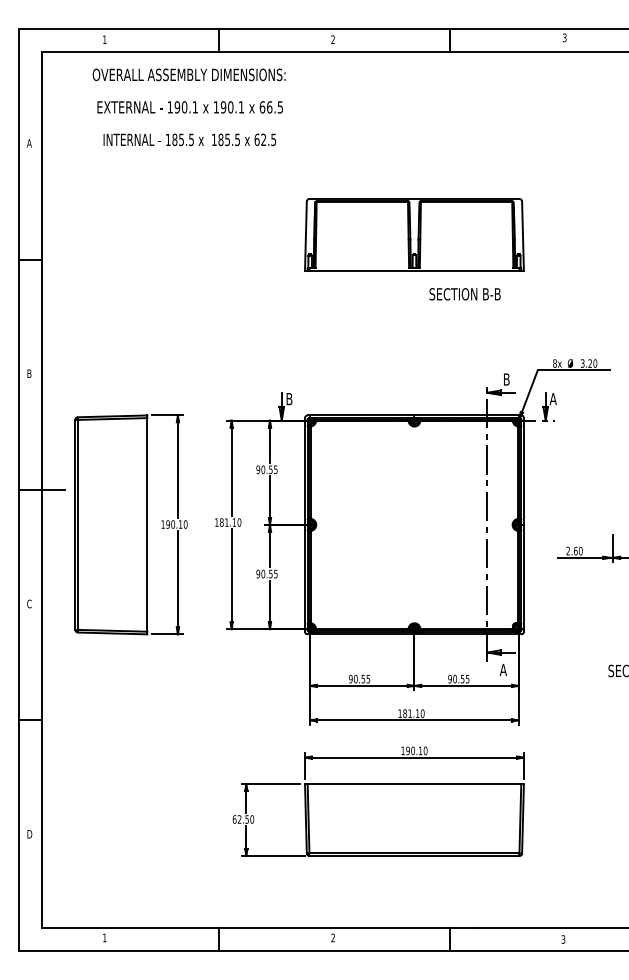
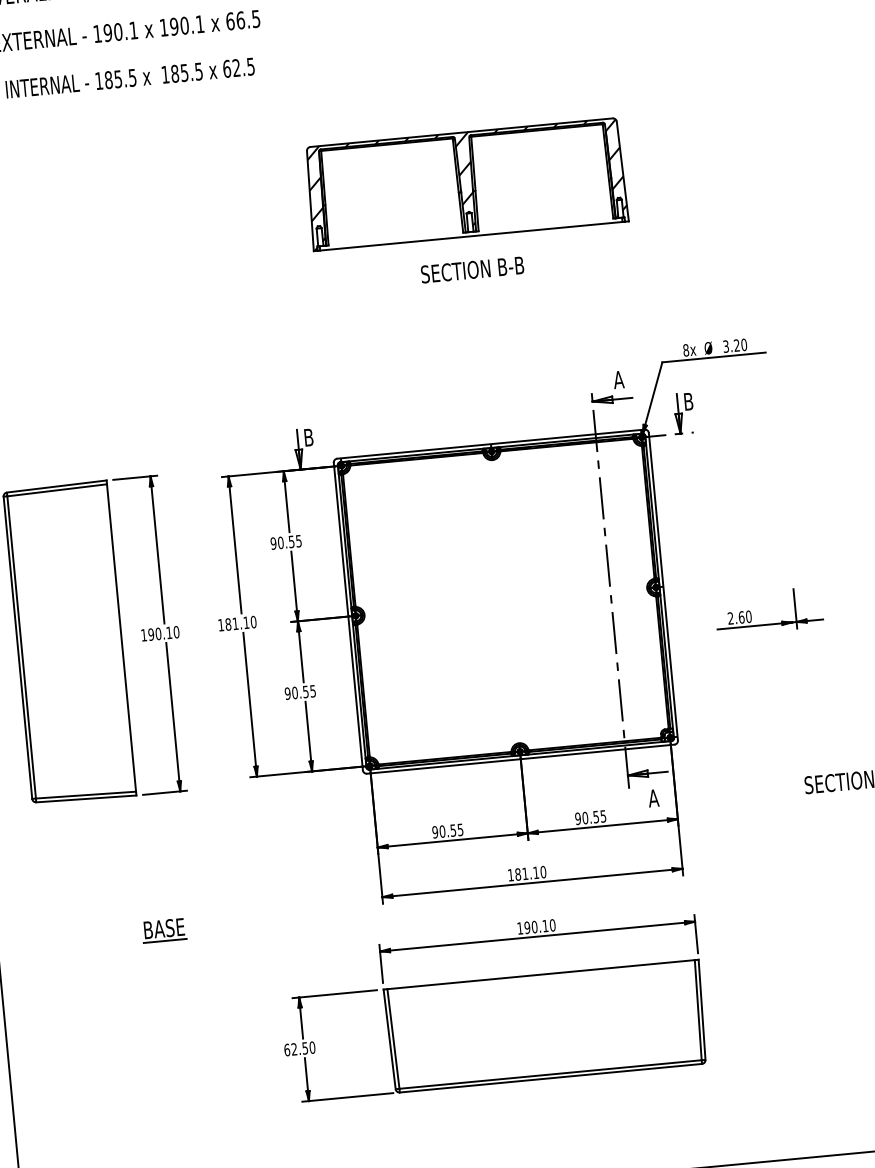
hatch: (414, 235) -> (466, 185), added
text: (464, 294) -> (471, 270), moved
text: (506, 379) -> (618, 379), B -> A
text: (552, 399) -> (687, 402), A -> B
part: (157, 728) -> (163, 929), added

